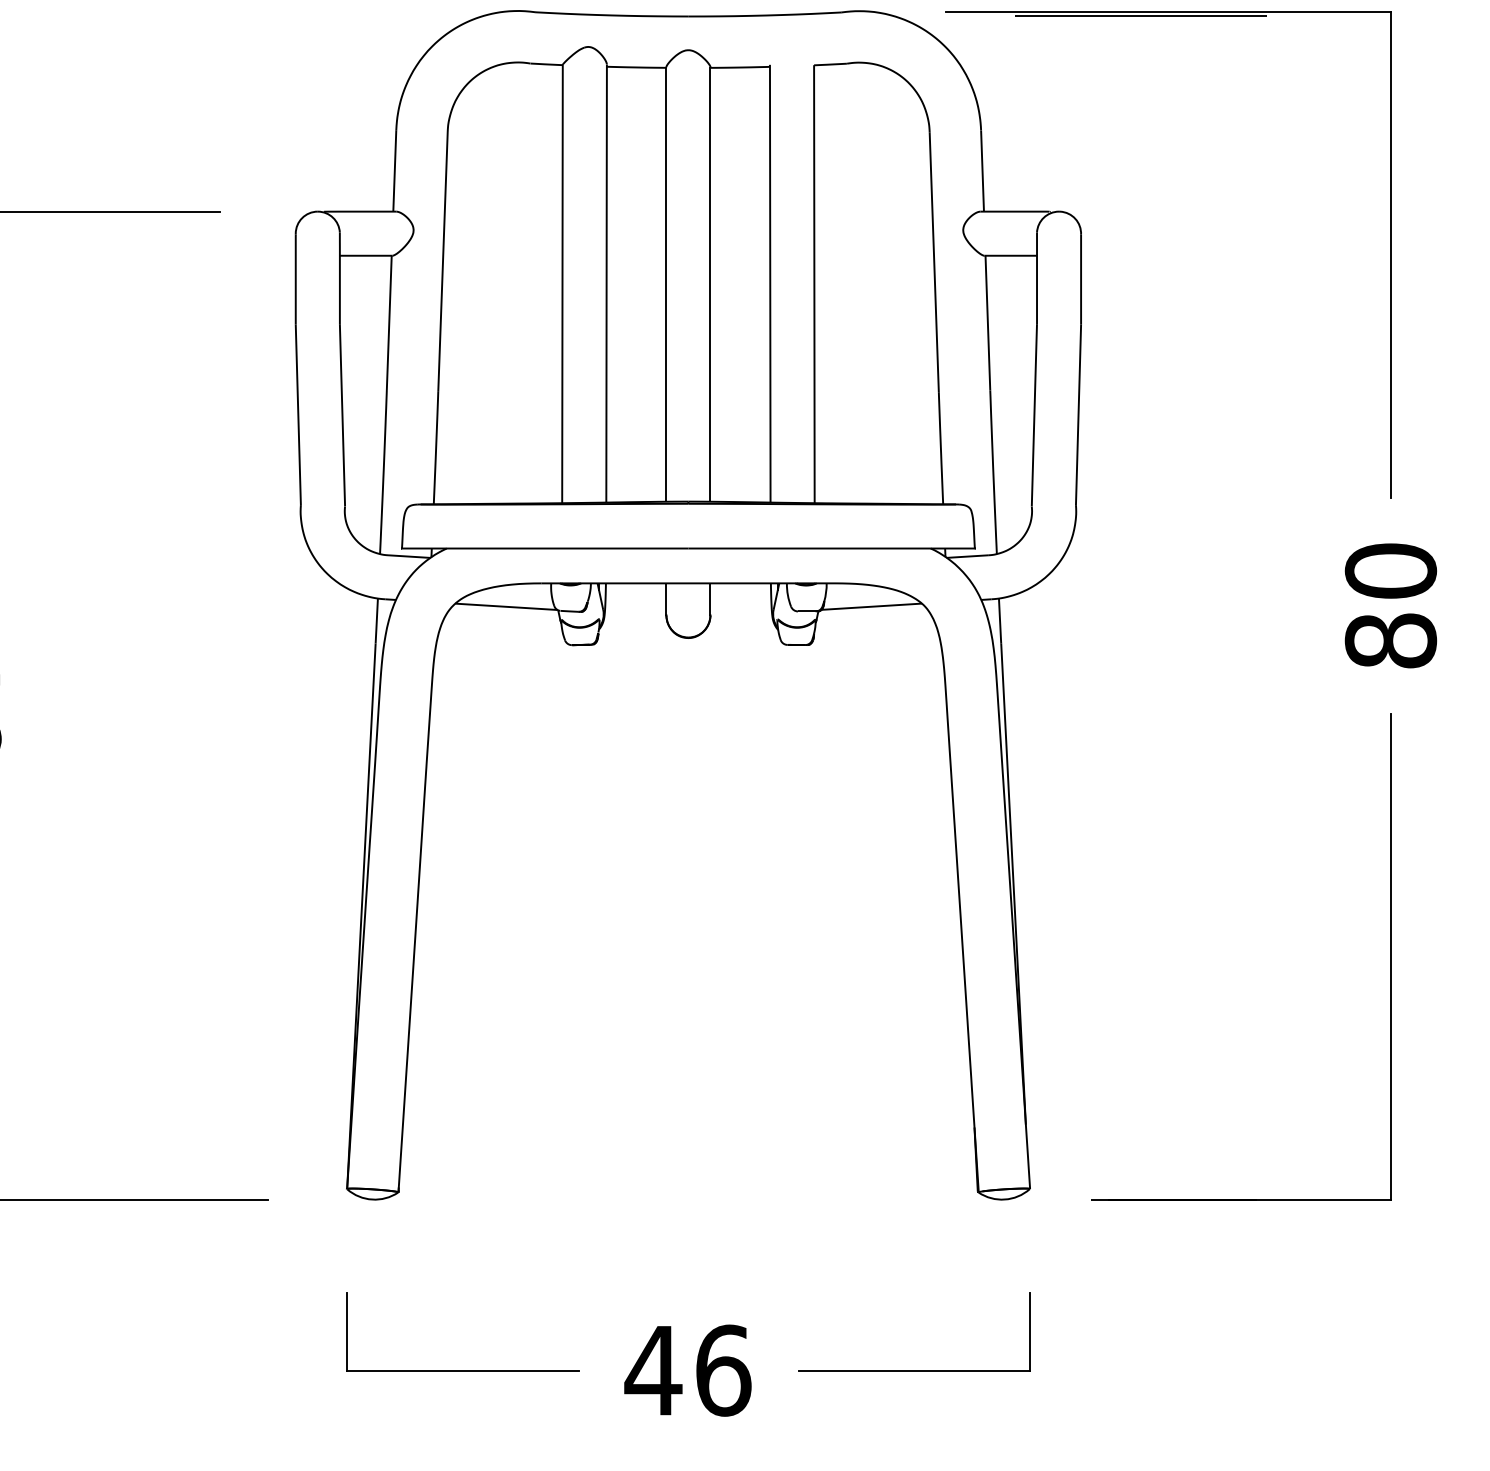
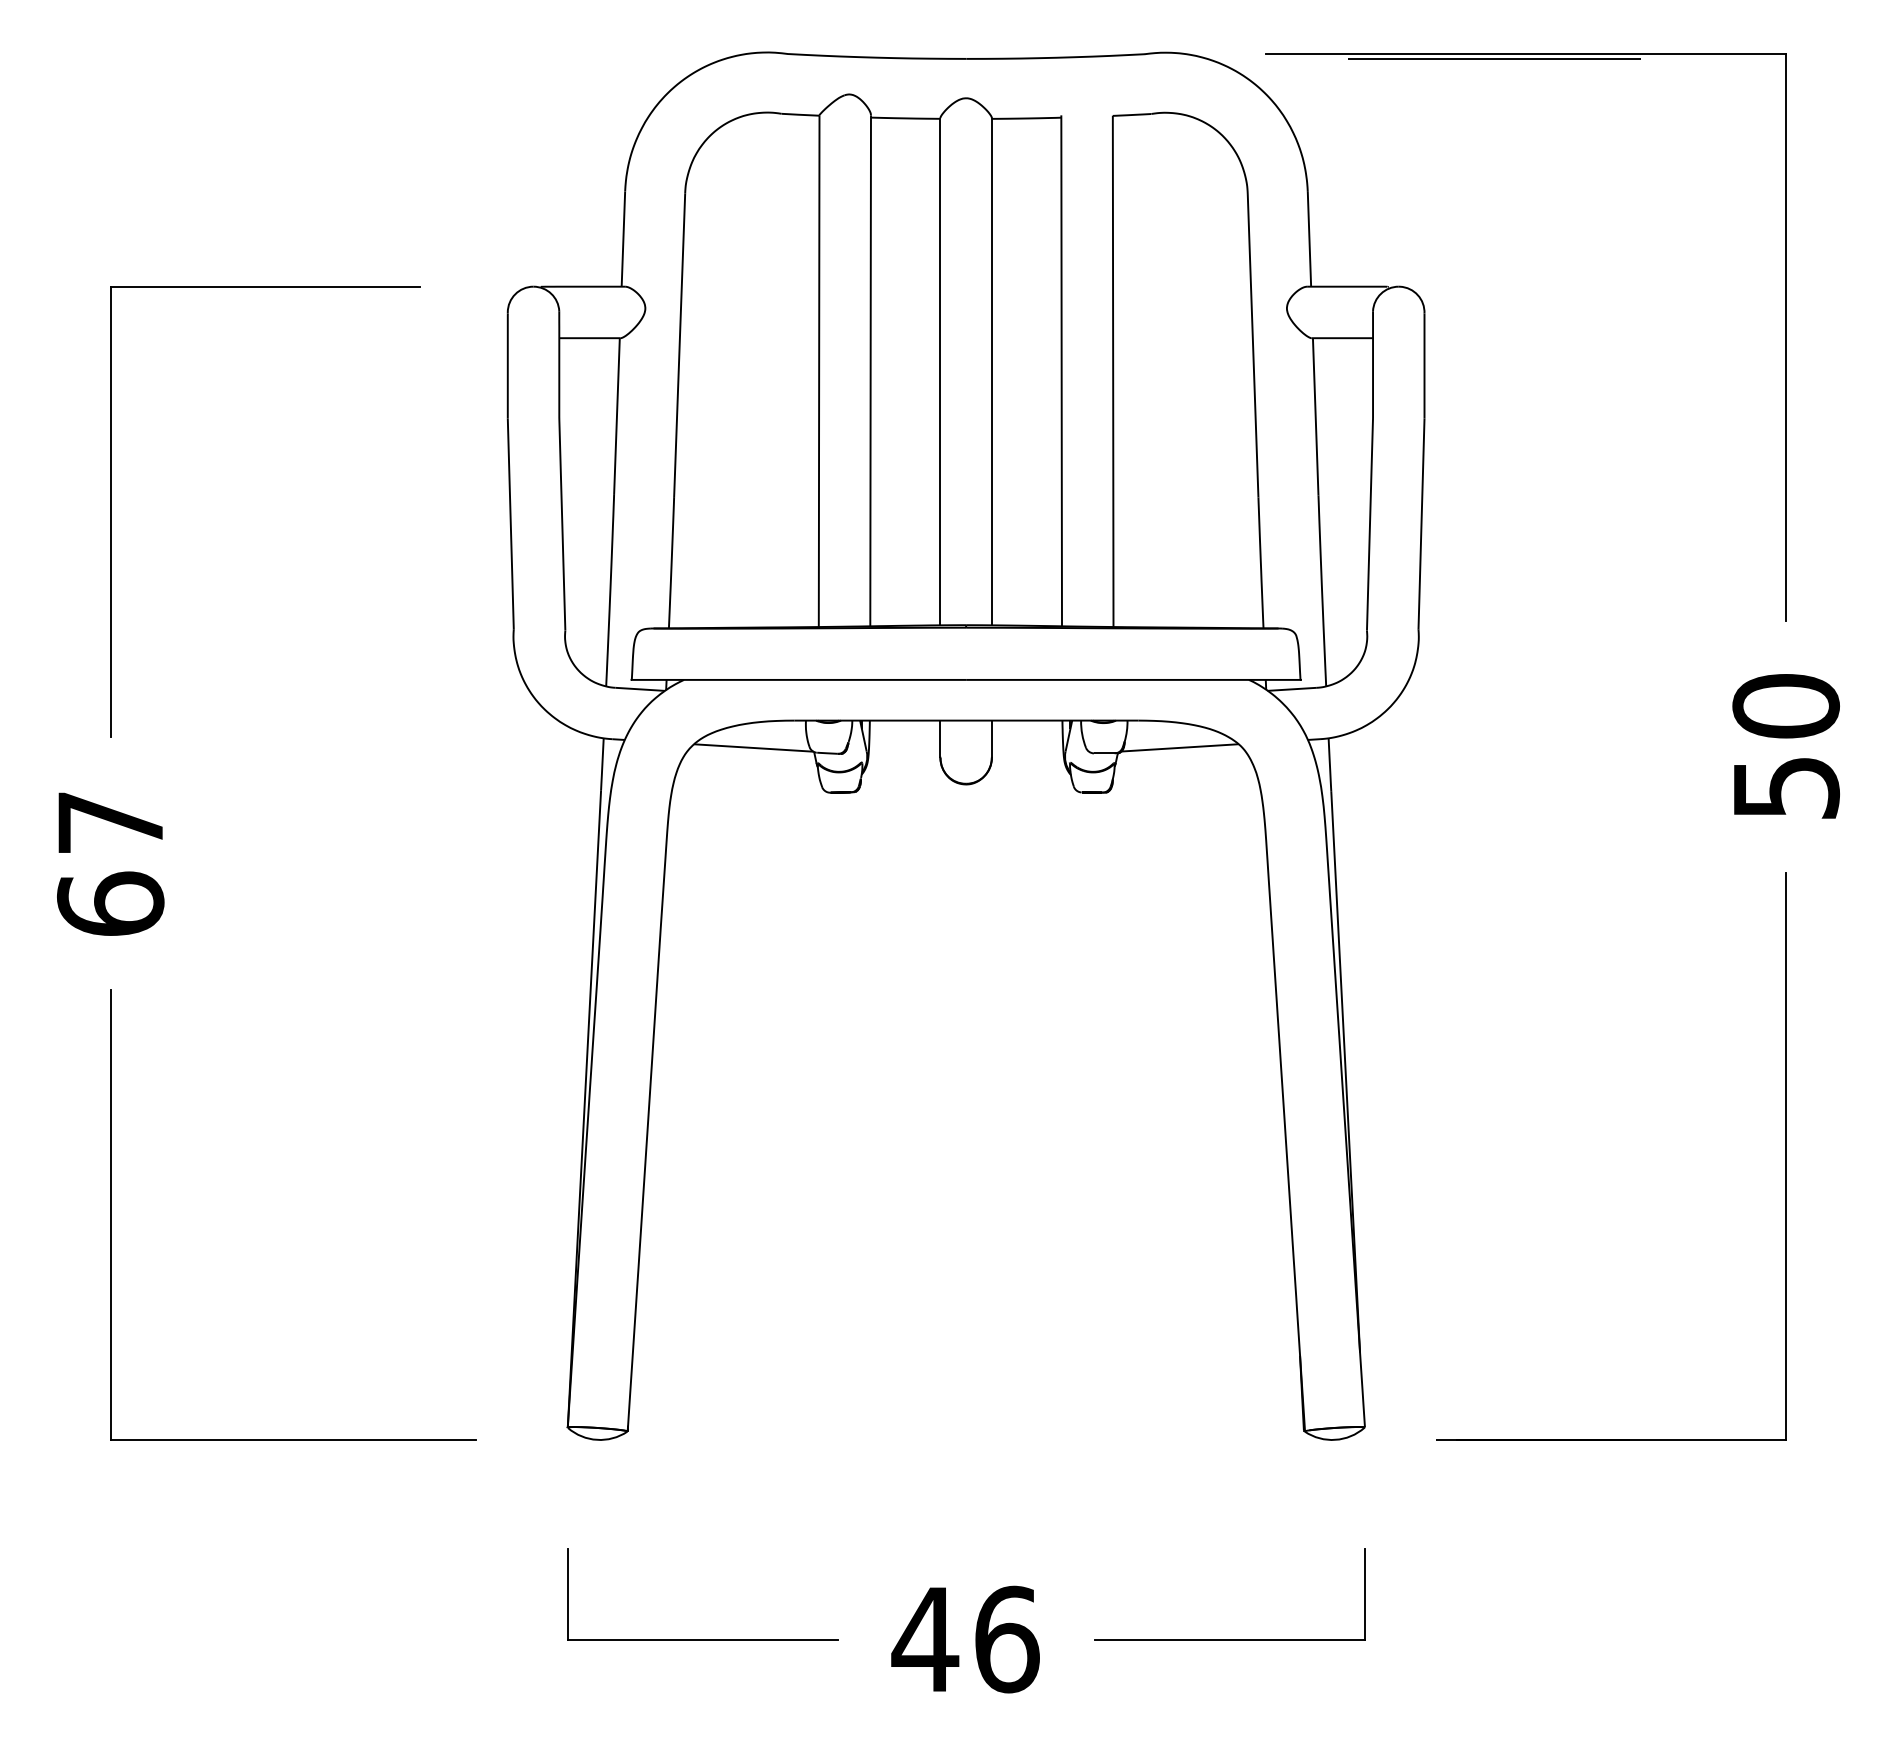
text: (1390, 640) -> (1785, 787), 80 -> 50

